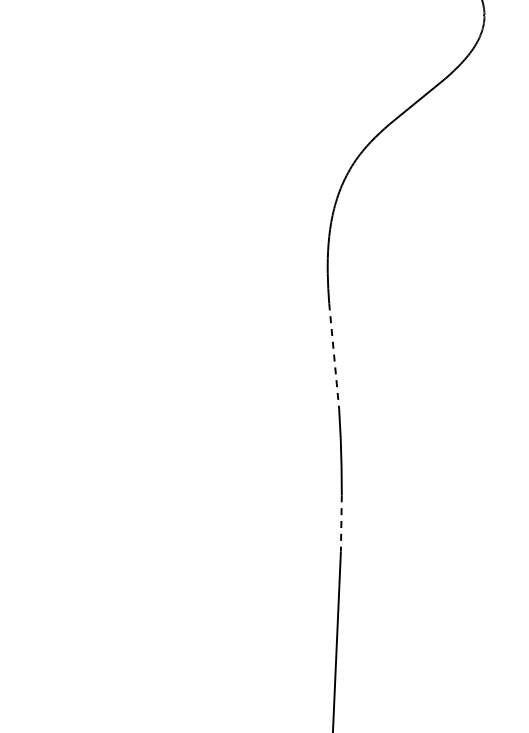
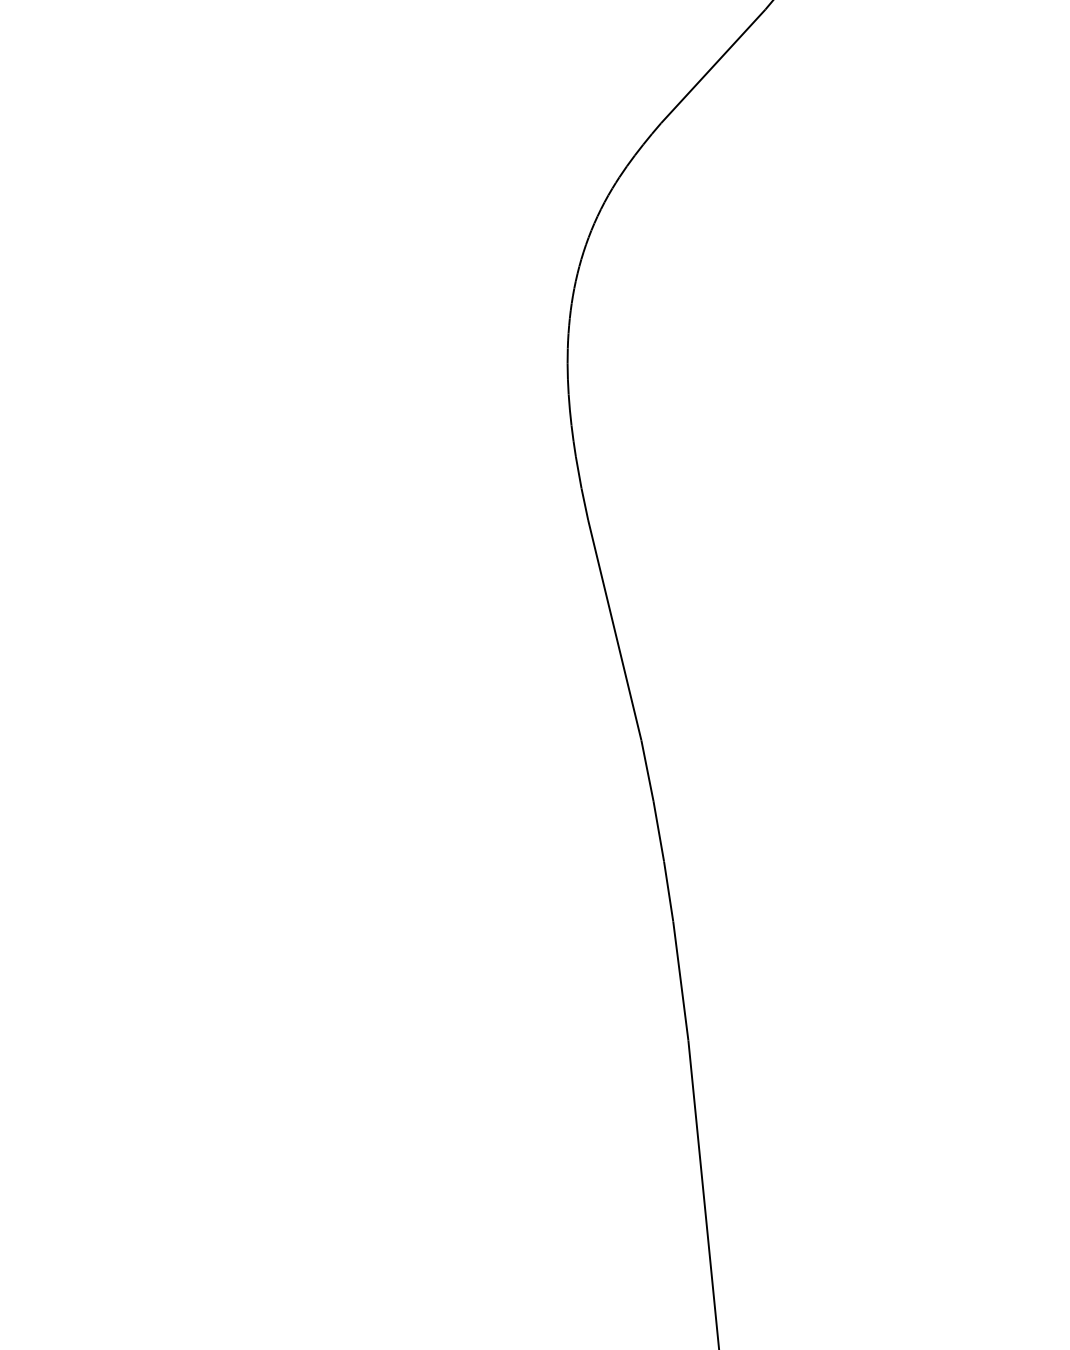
line: (334, 356) -> (615, 630), dashed -> solid
line: (341, 523) -> (681, 981), dashed -> solid

